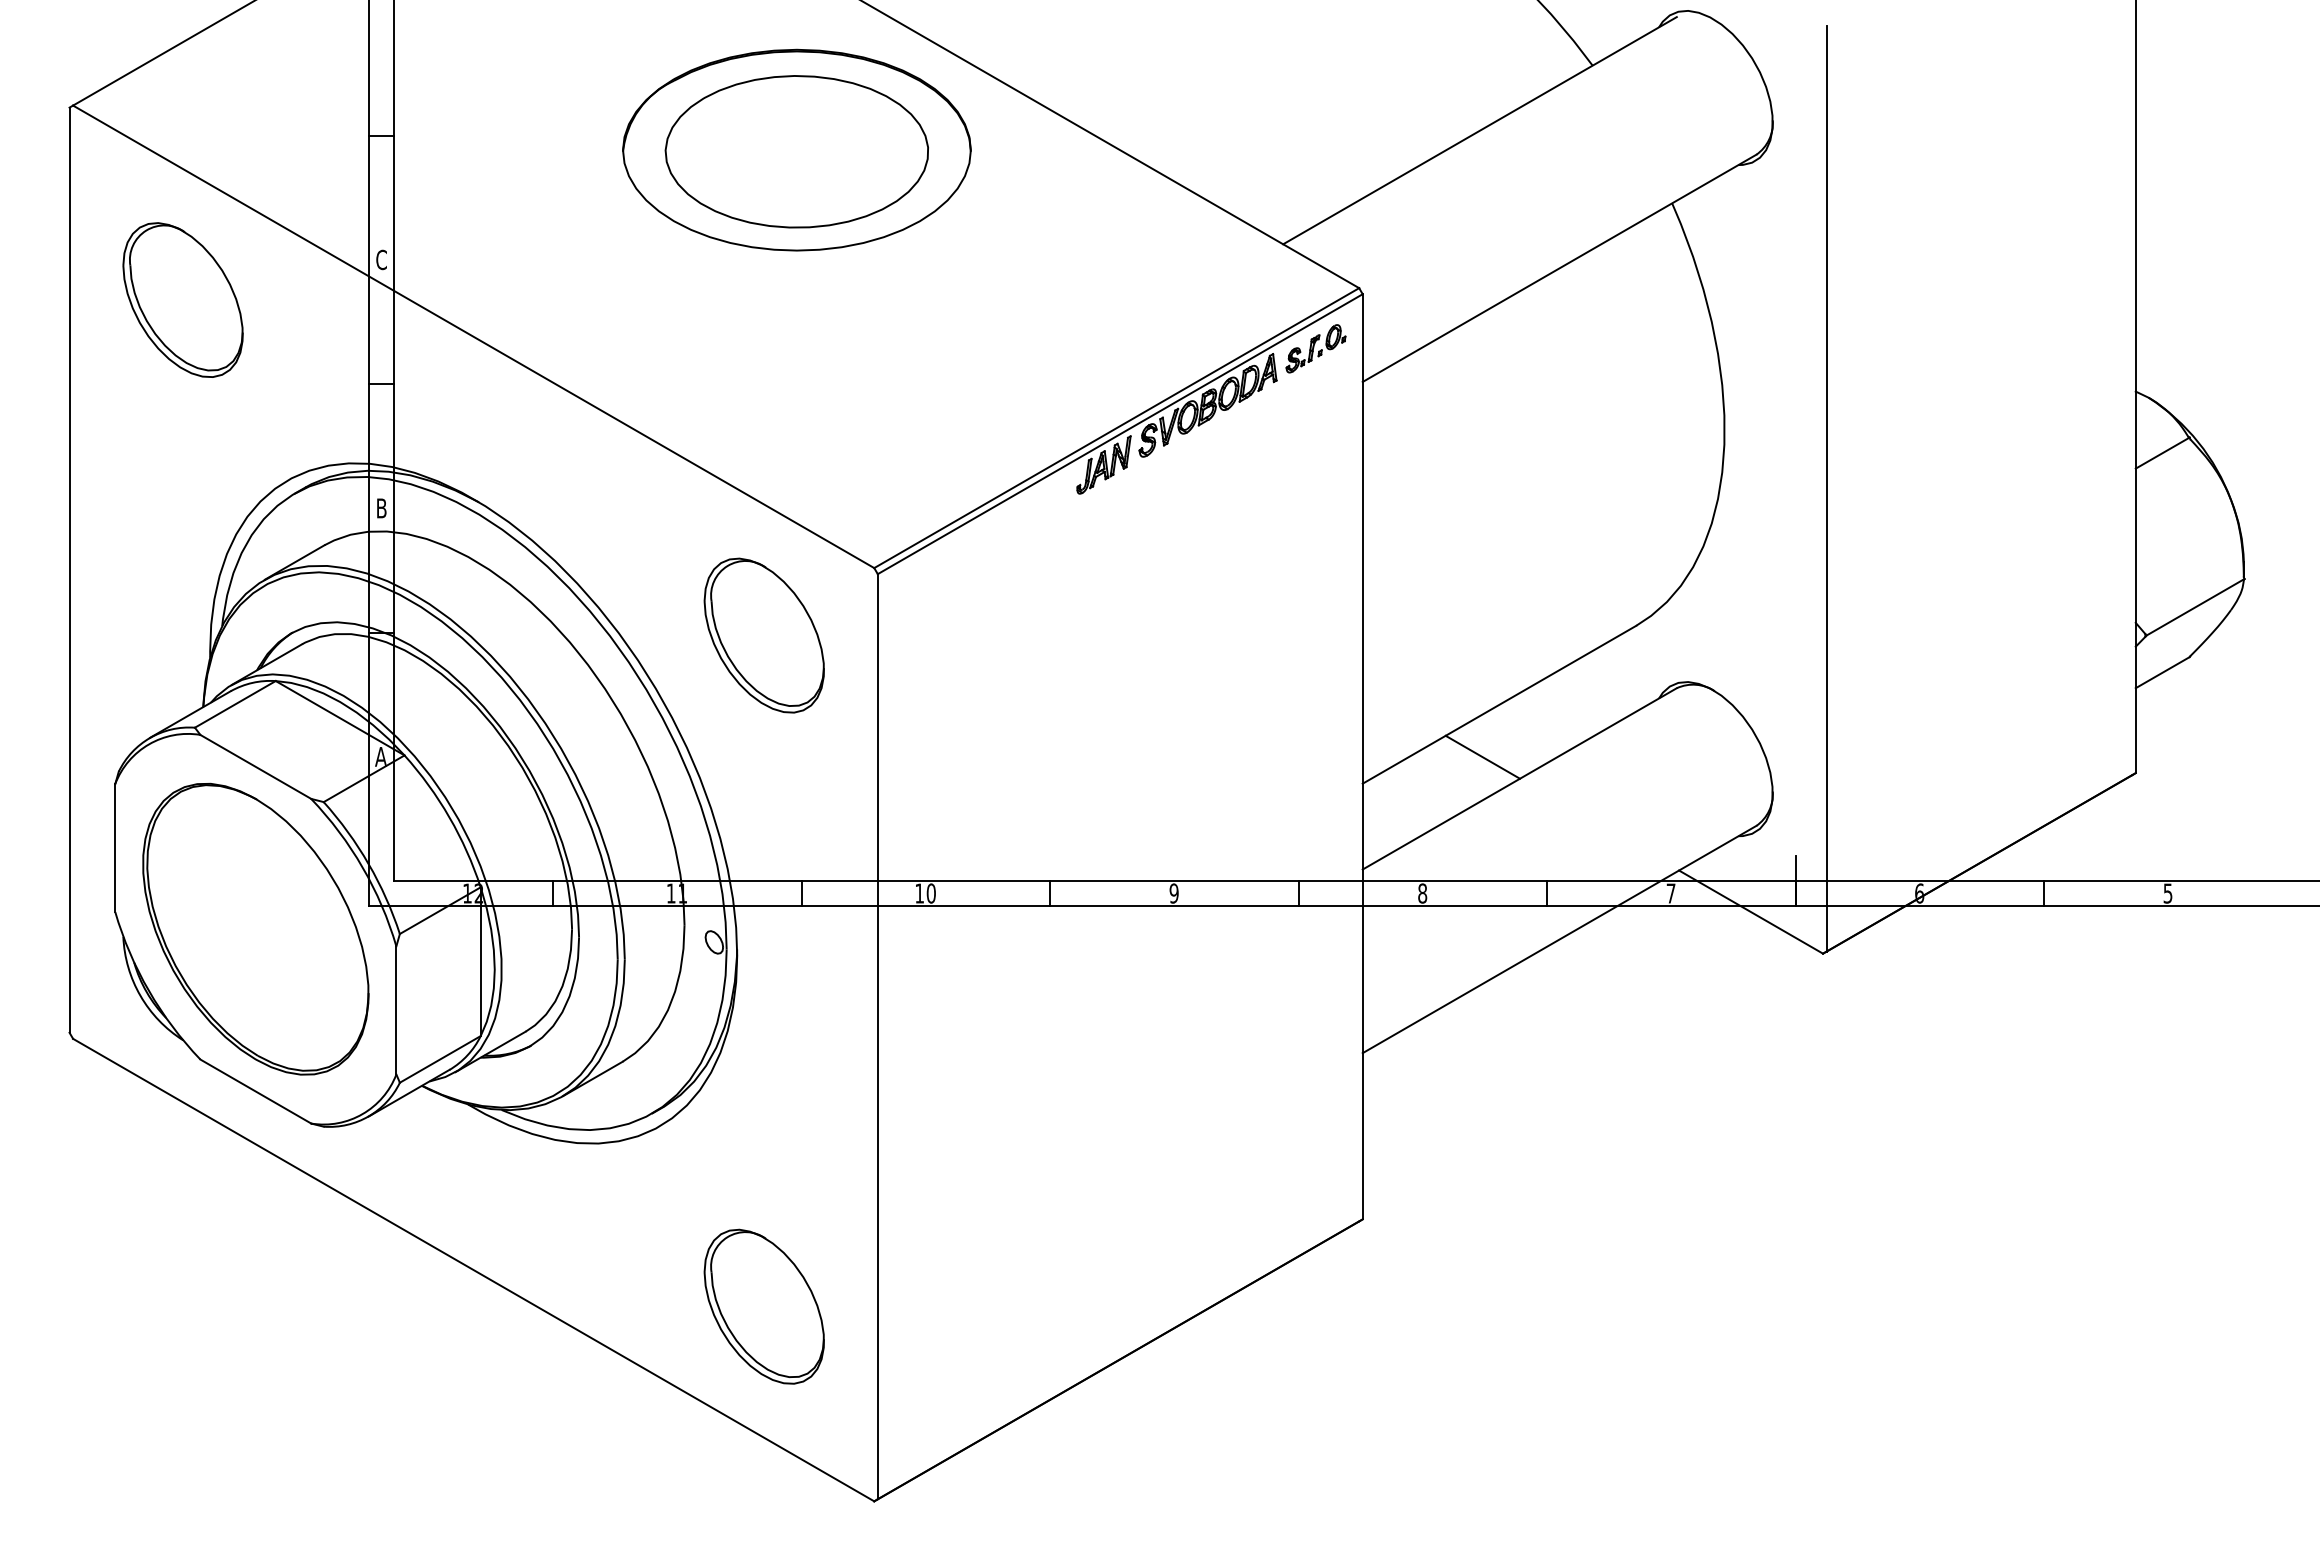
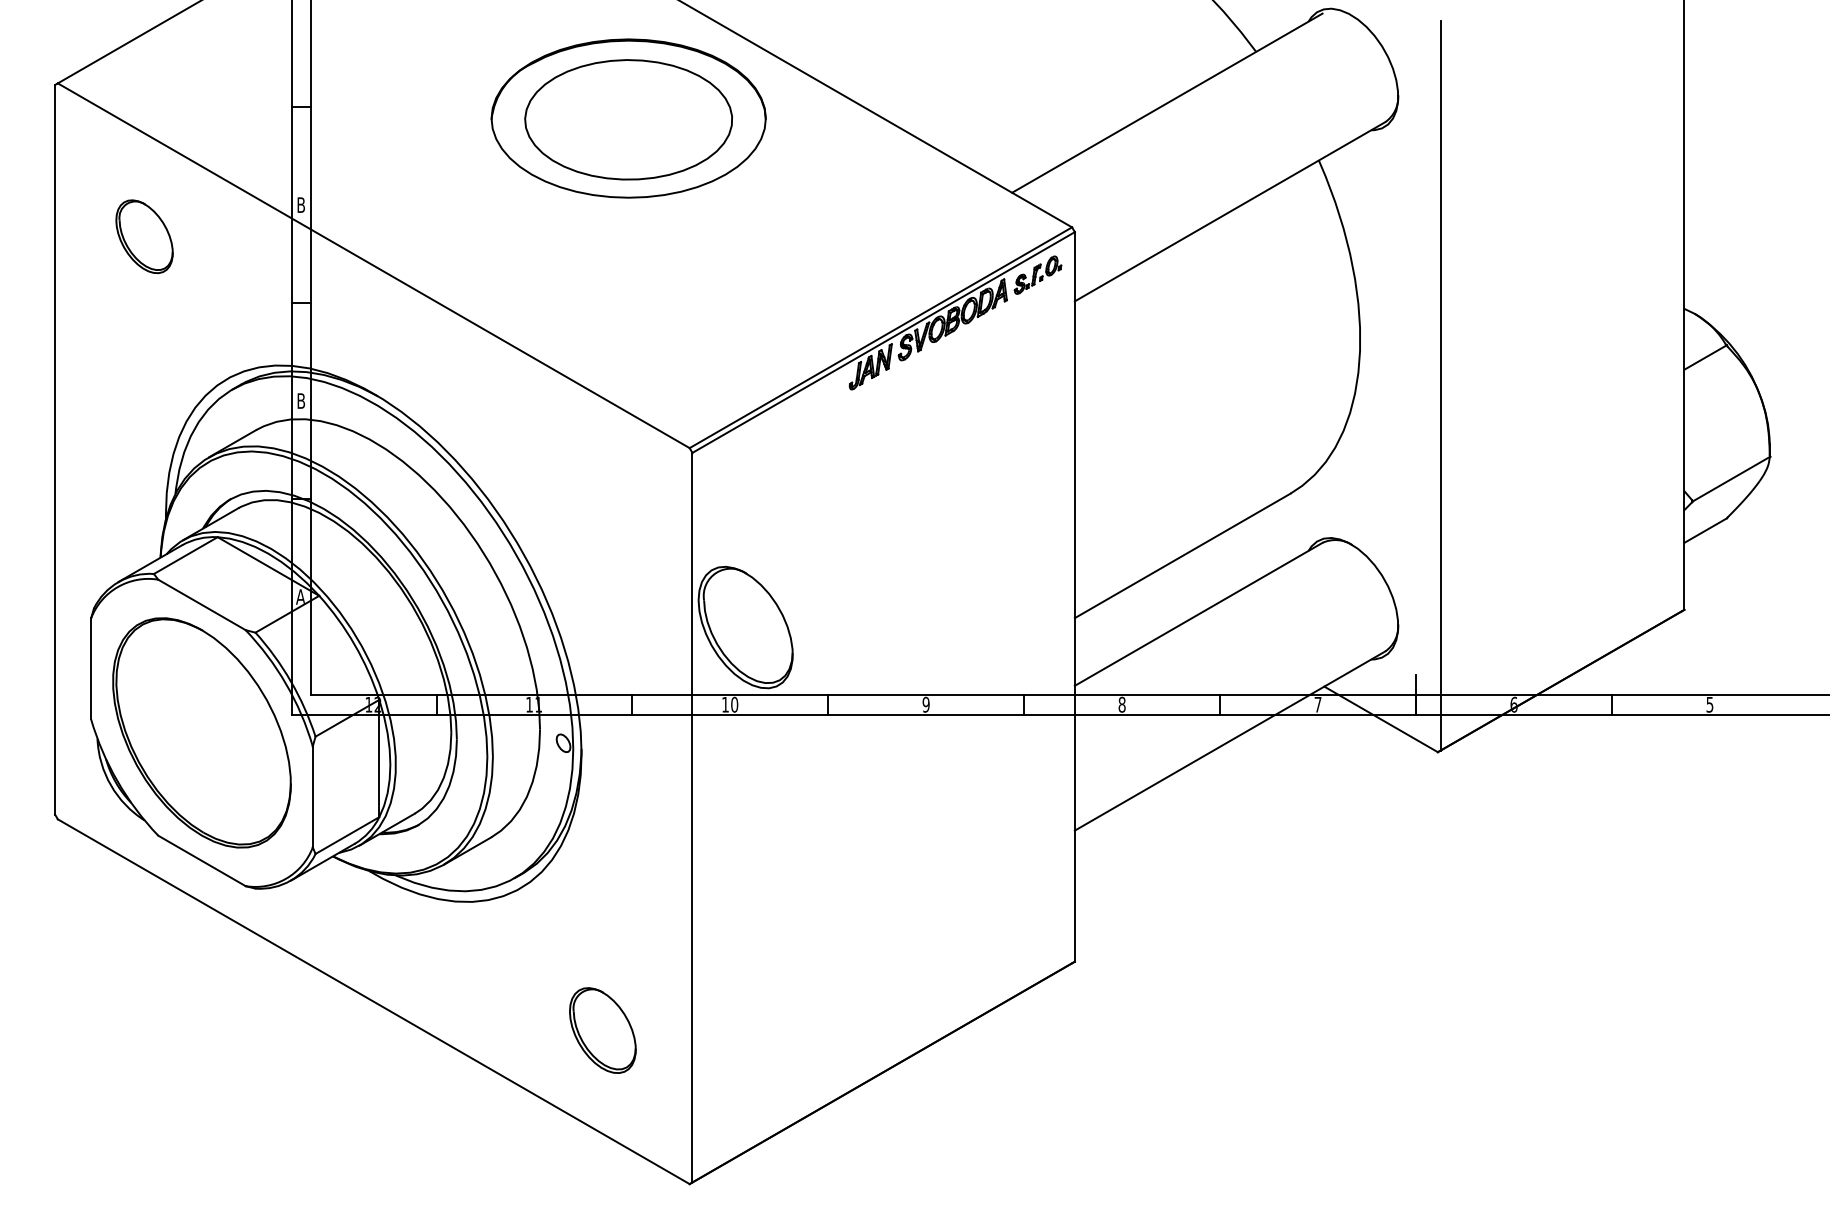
text: (381, 259) -> (301, 204), C -> B
part: (182, 299) -> (144, 236), size x0.6
part: (763, 635) -> (745, 627), moved
line: (1482, 756) -> (1169, 596), removed
part: (763, 1306) -> (602, 1030), size x0.7

